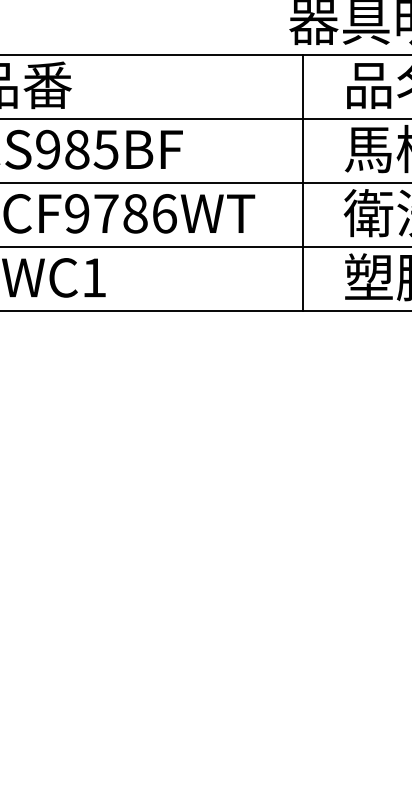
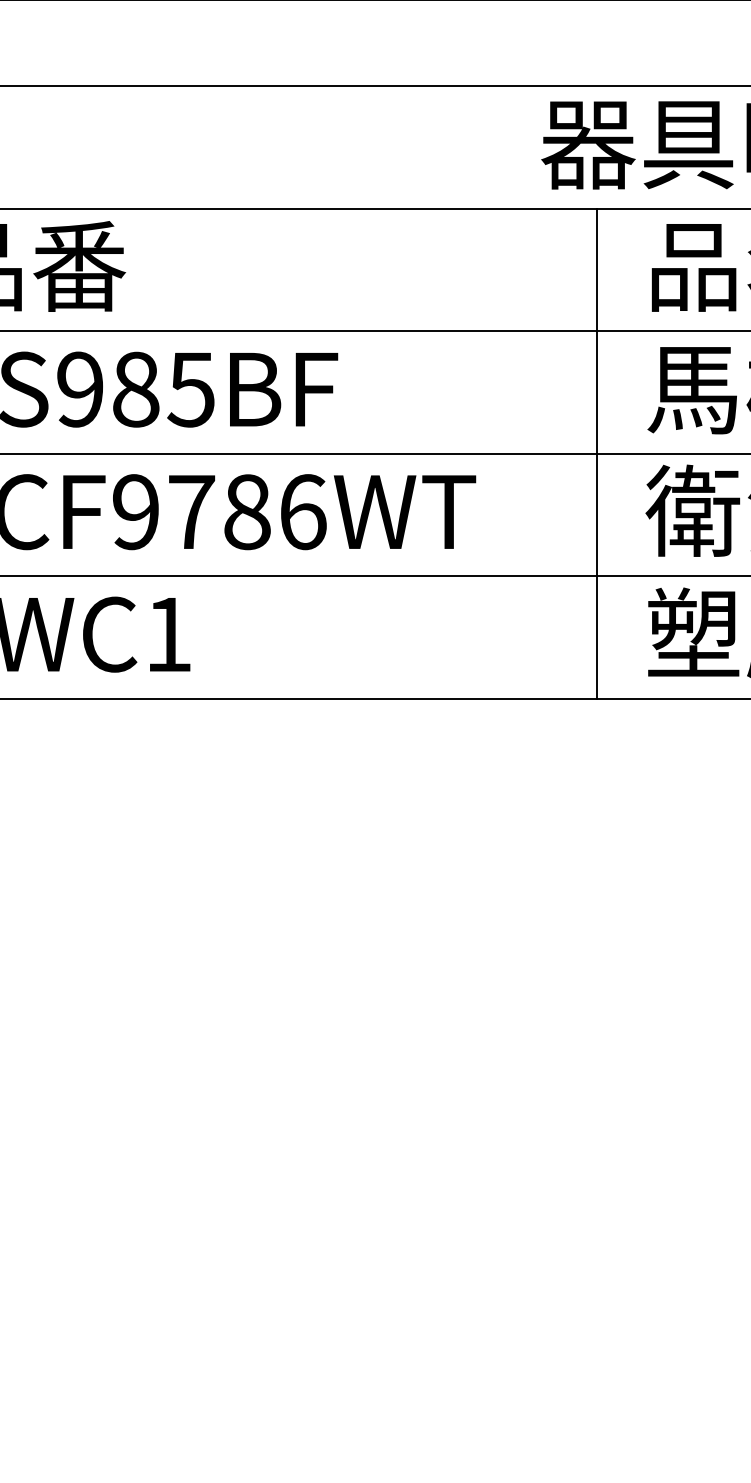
line: (303, 183) -> (597, 454), moved

